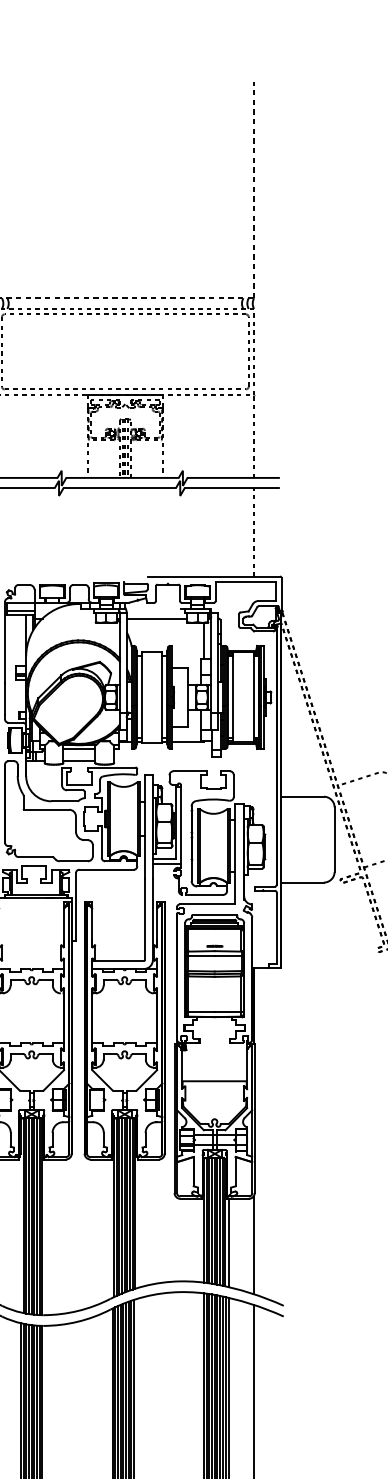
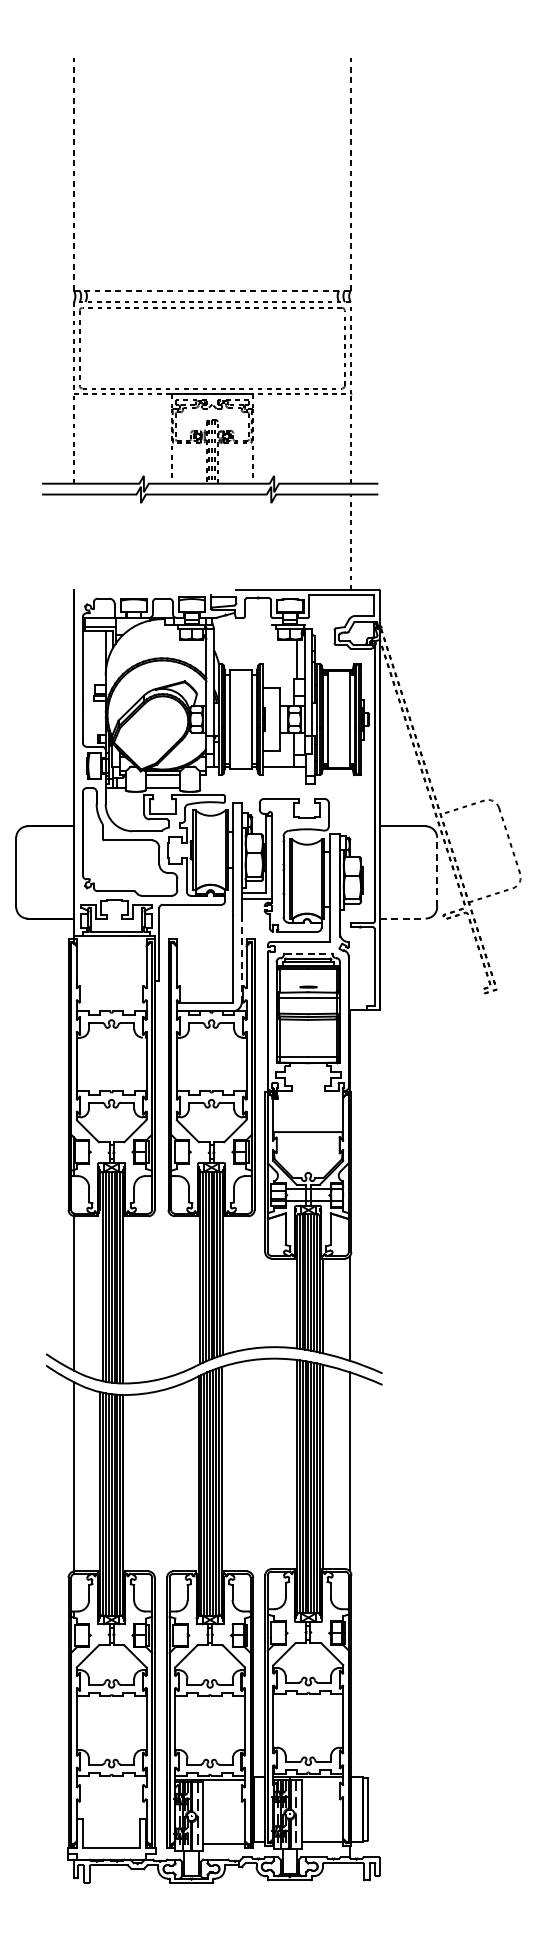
line: (156, 618) -> (245, 634), removed
line: (334, 839) -> (437, 872), solid -> dashed
line: (303, 882) -> (403, 918), solid -> dashed
line: (214, 915) -> (308, 953), solid -> dashed
line: (152, 920) -> (241, 959), solid -> dashed

